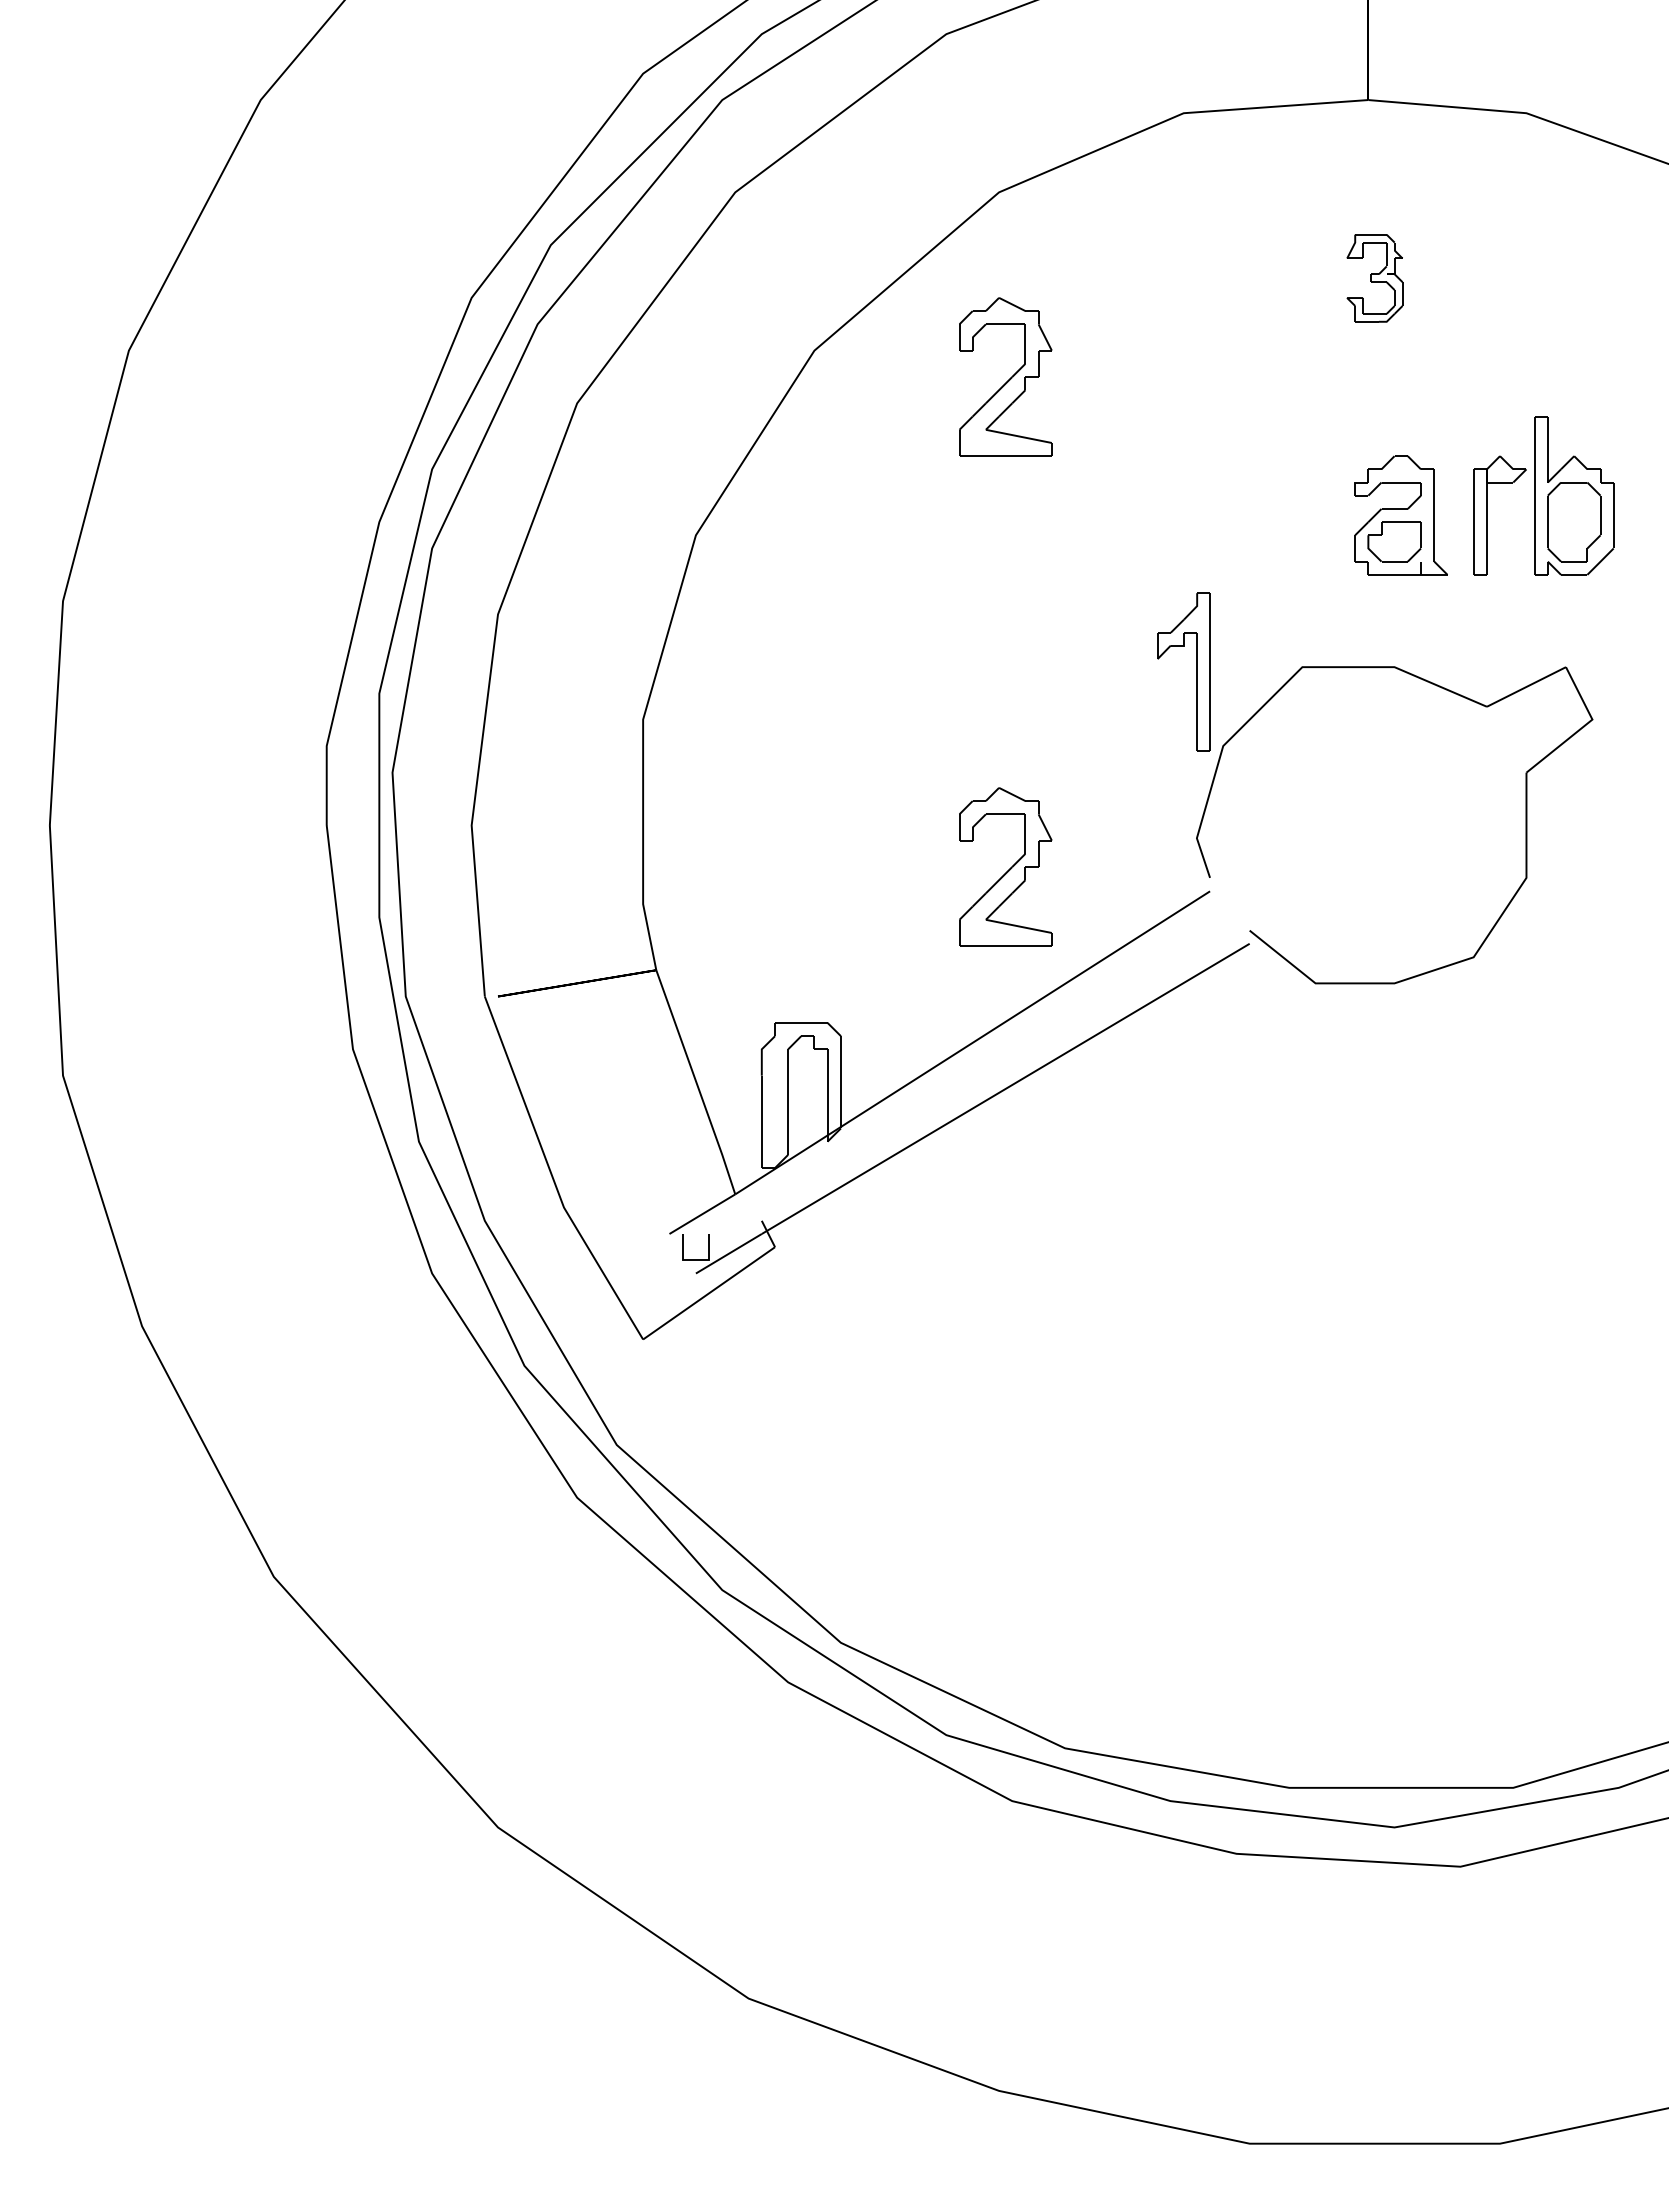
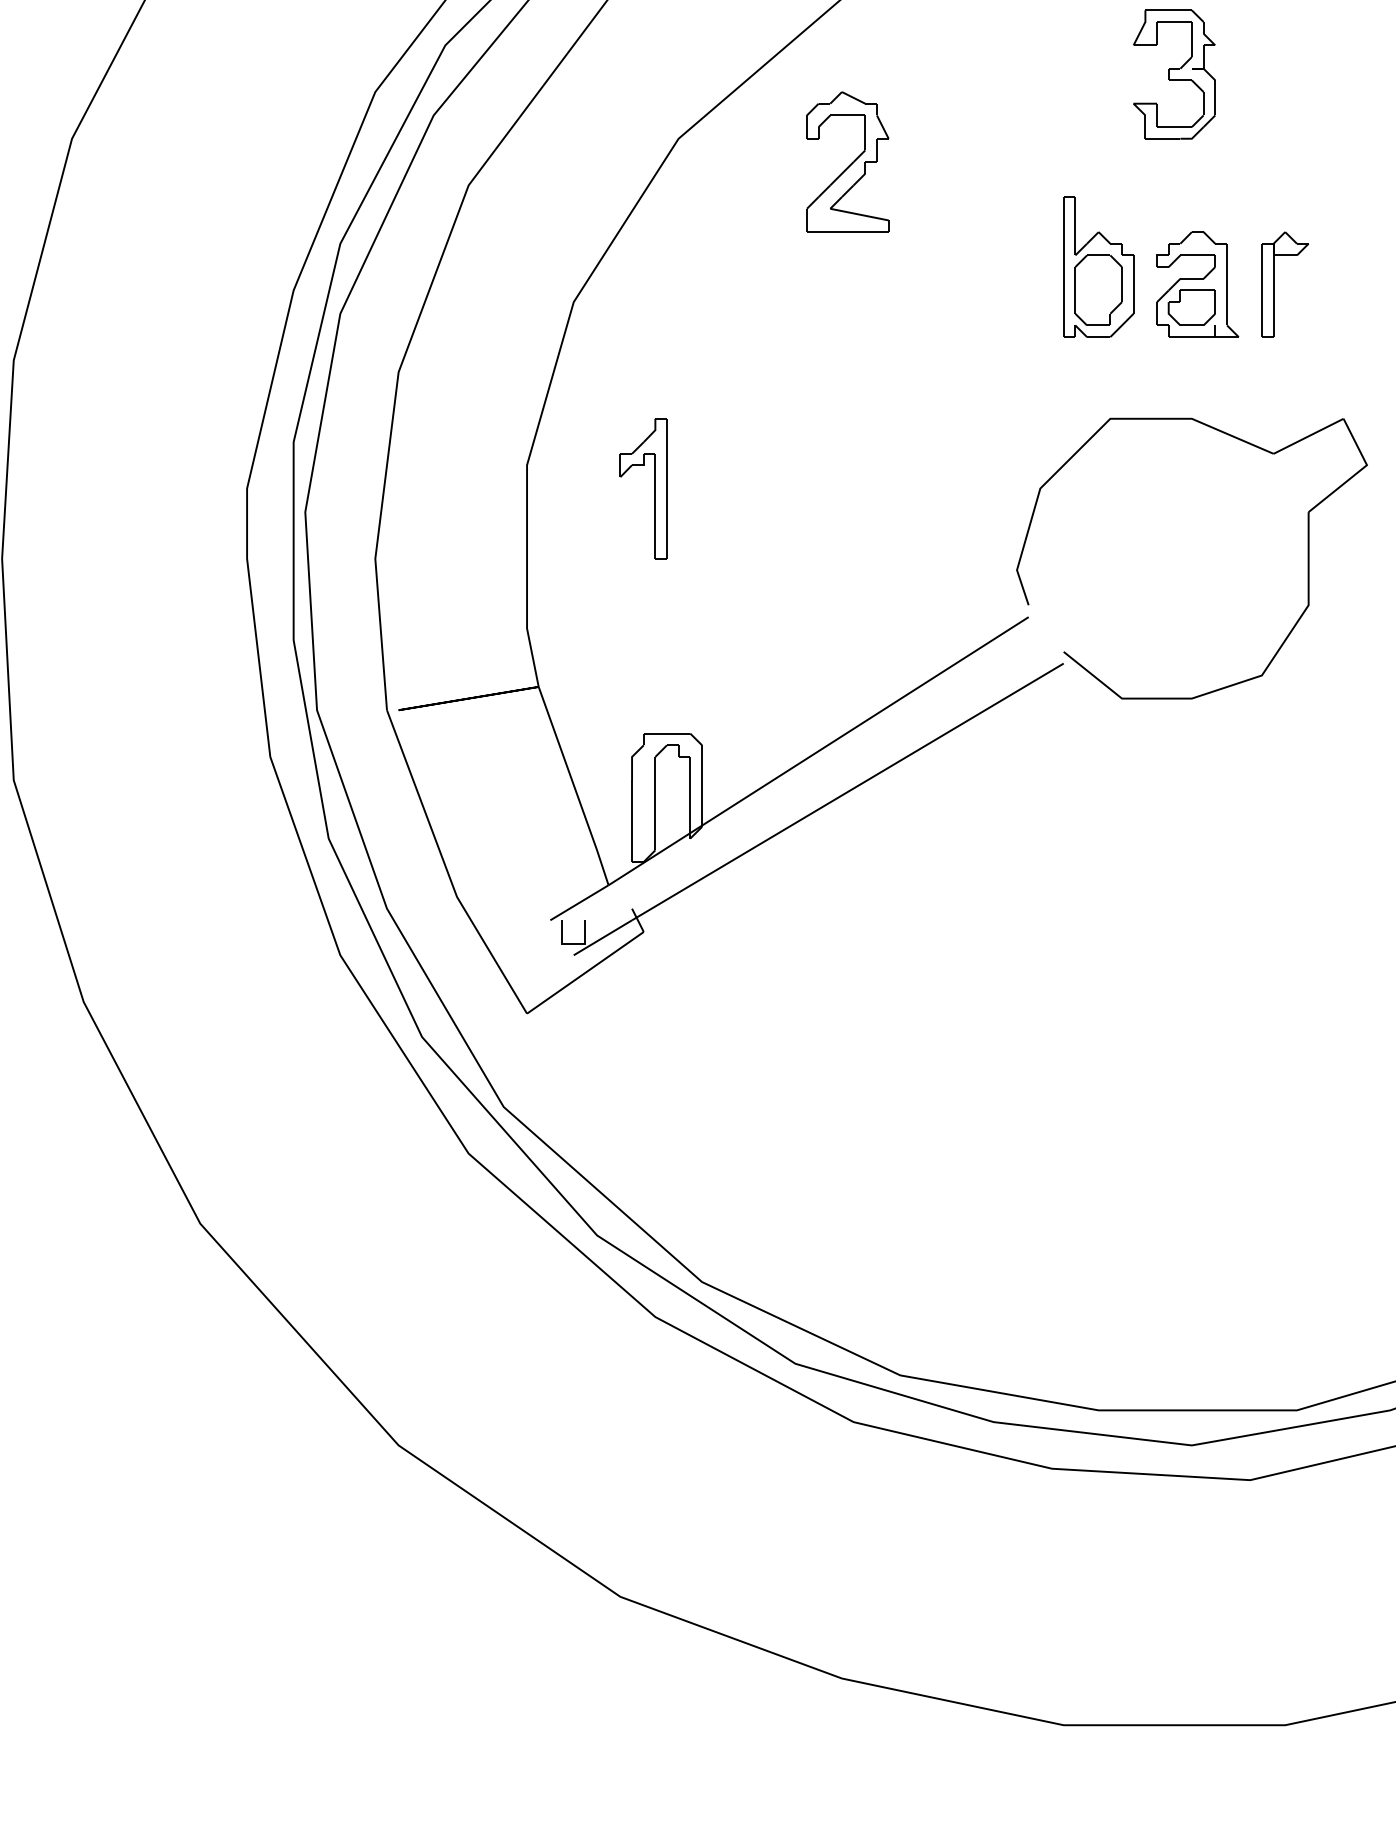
part: (1374, 278) -> (1174, 74), size x1.67
part: (1574, 495) -> (1098, 266), moved
part: (1196, 671) -> (654, 488), moved
part: (1005, 866) -> (847, 595), removed

